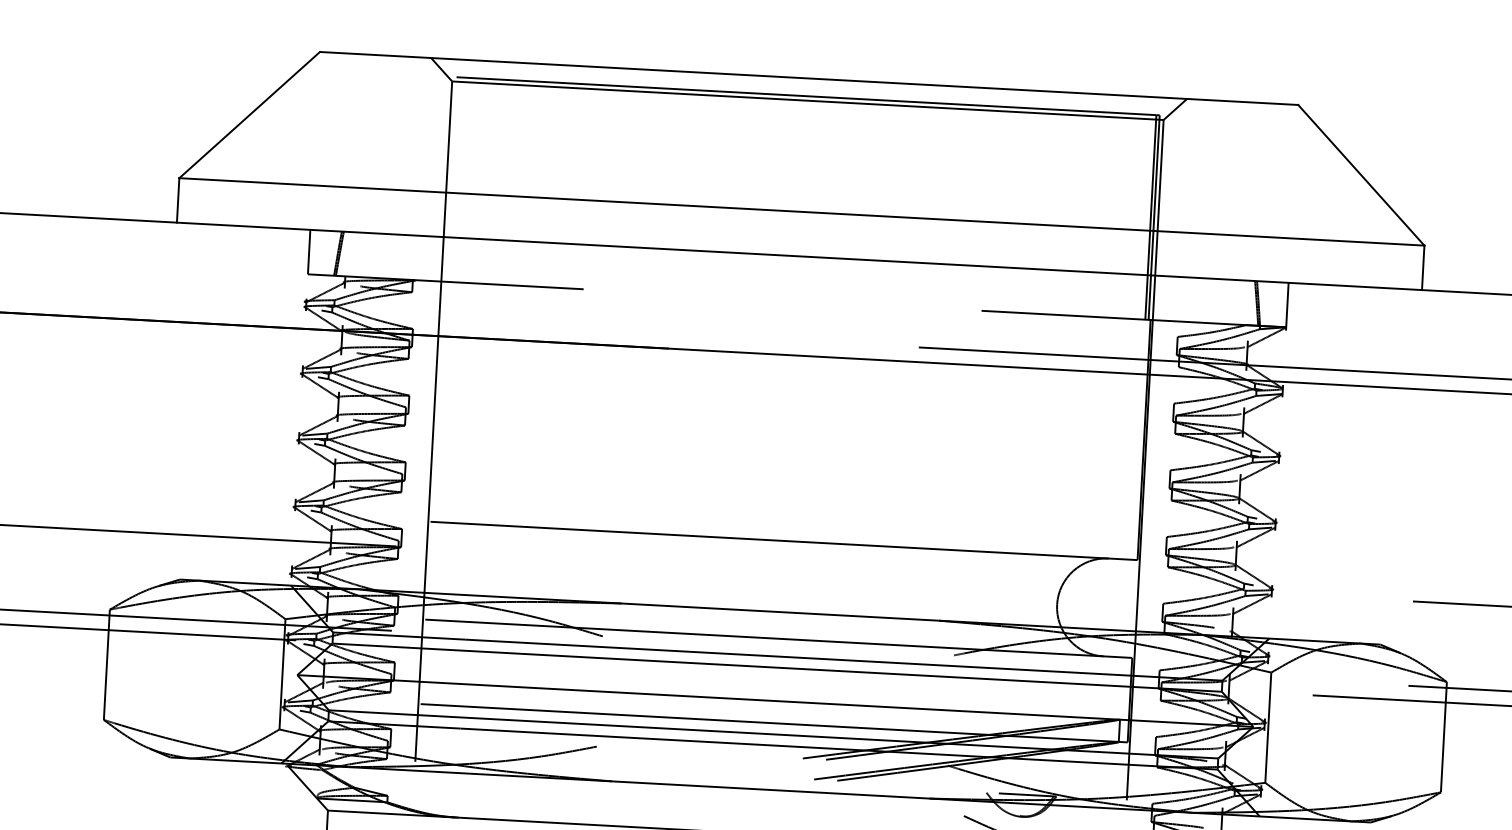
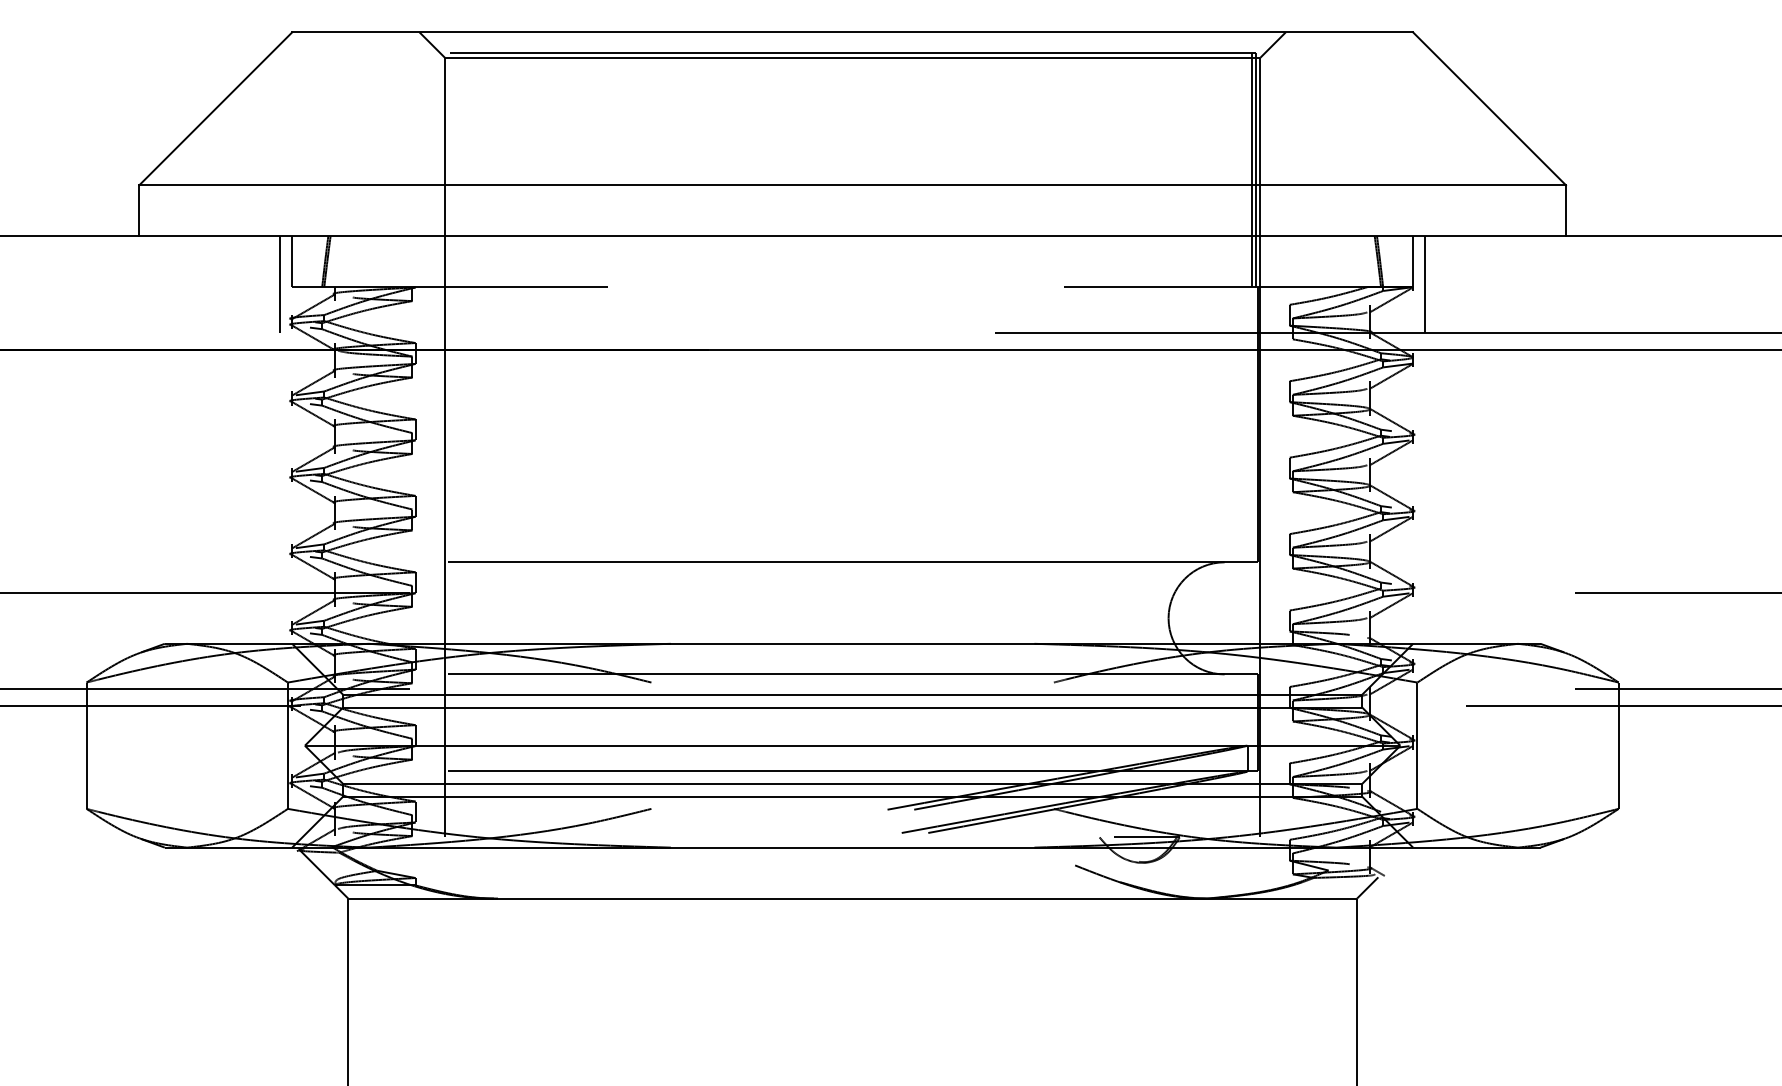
line: (296, 271) -> (279, 284), added
line: (1297, 325) -> (1425, 284), added

